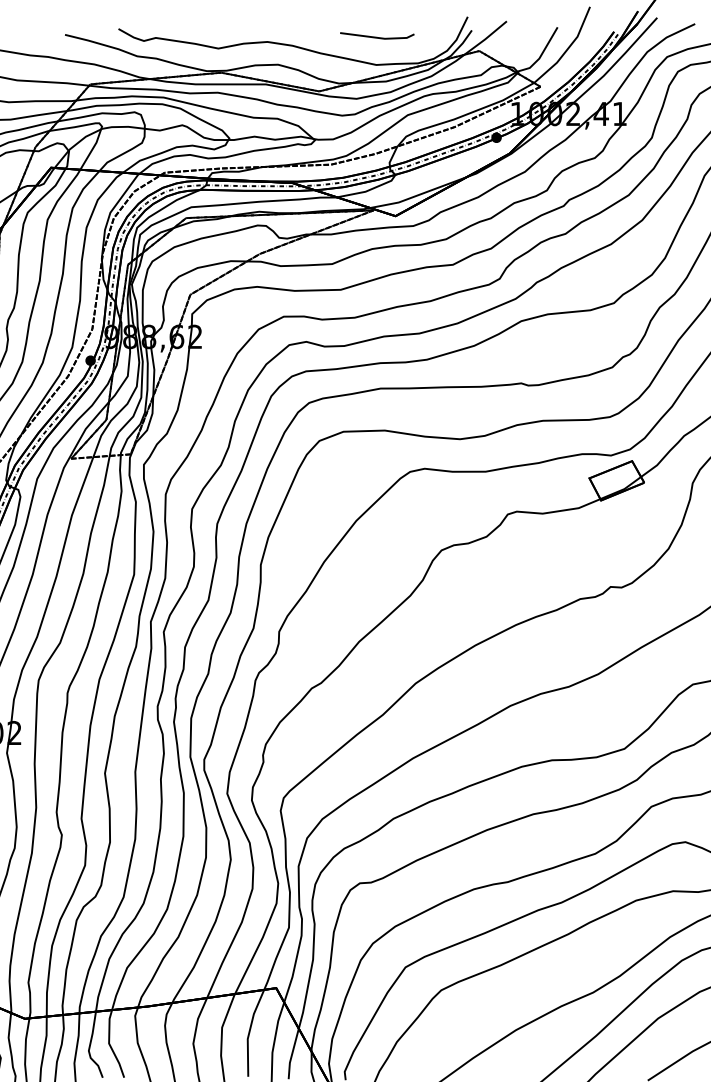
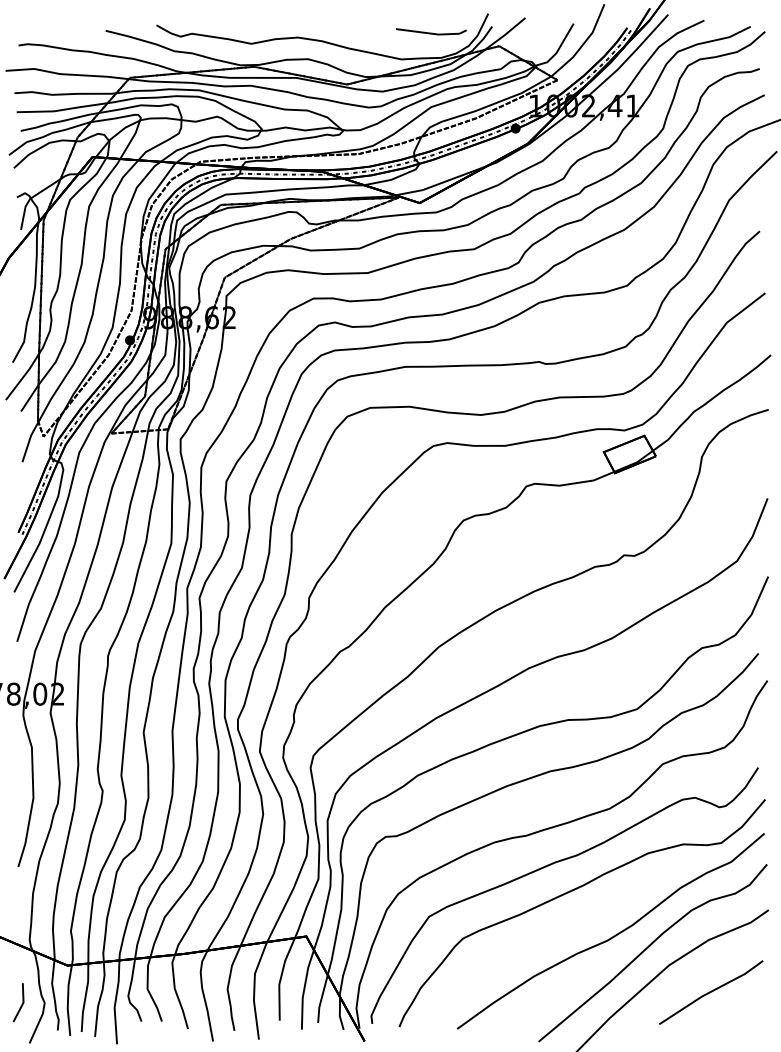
line: (377, 36) -> (431, 32), moved

